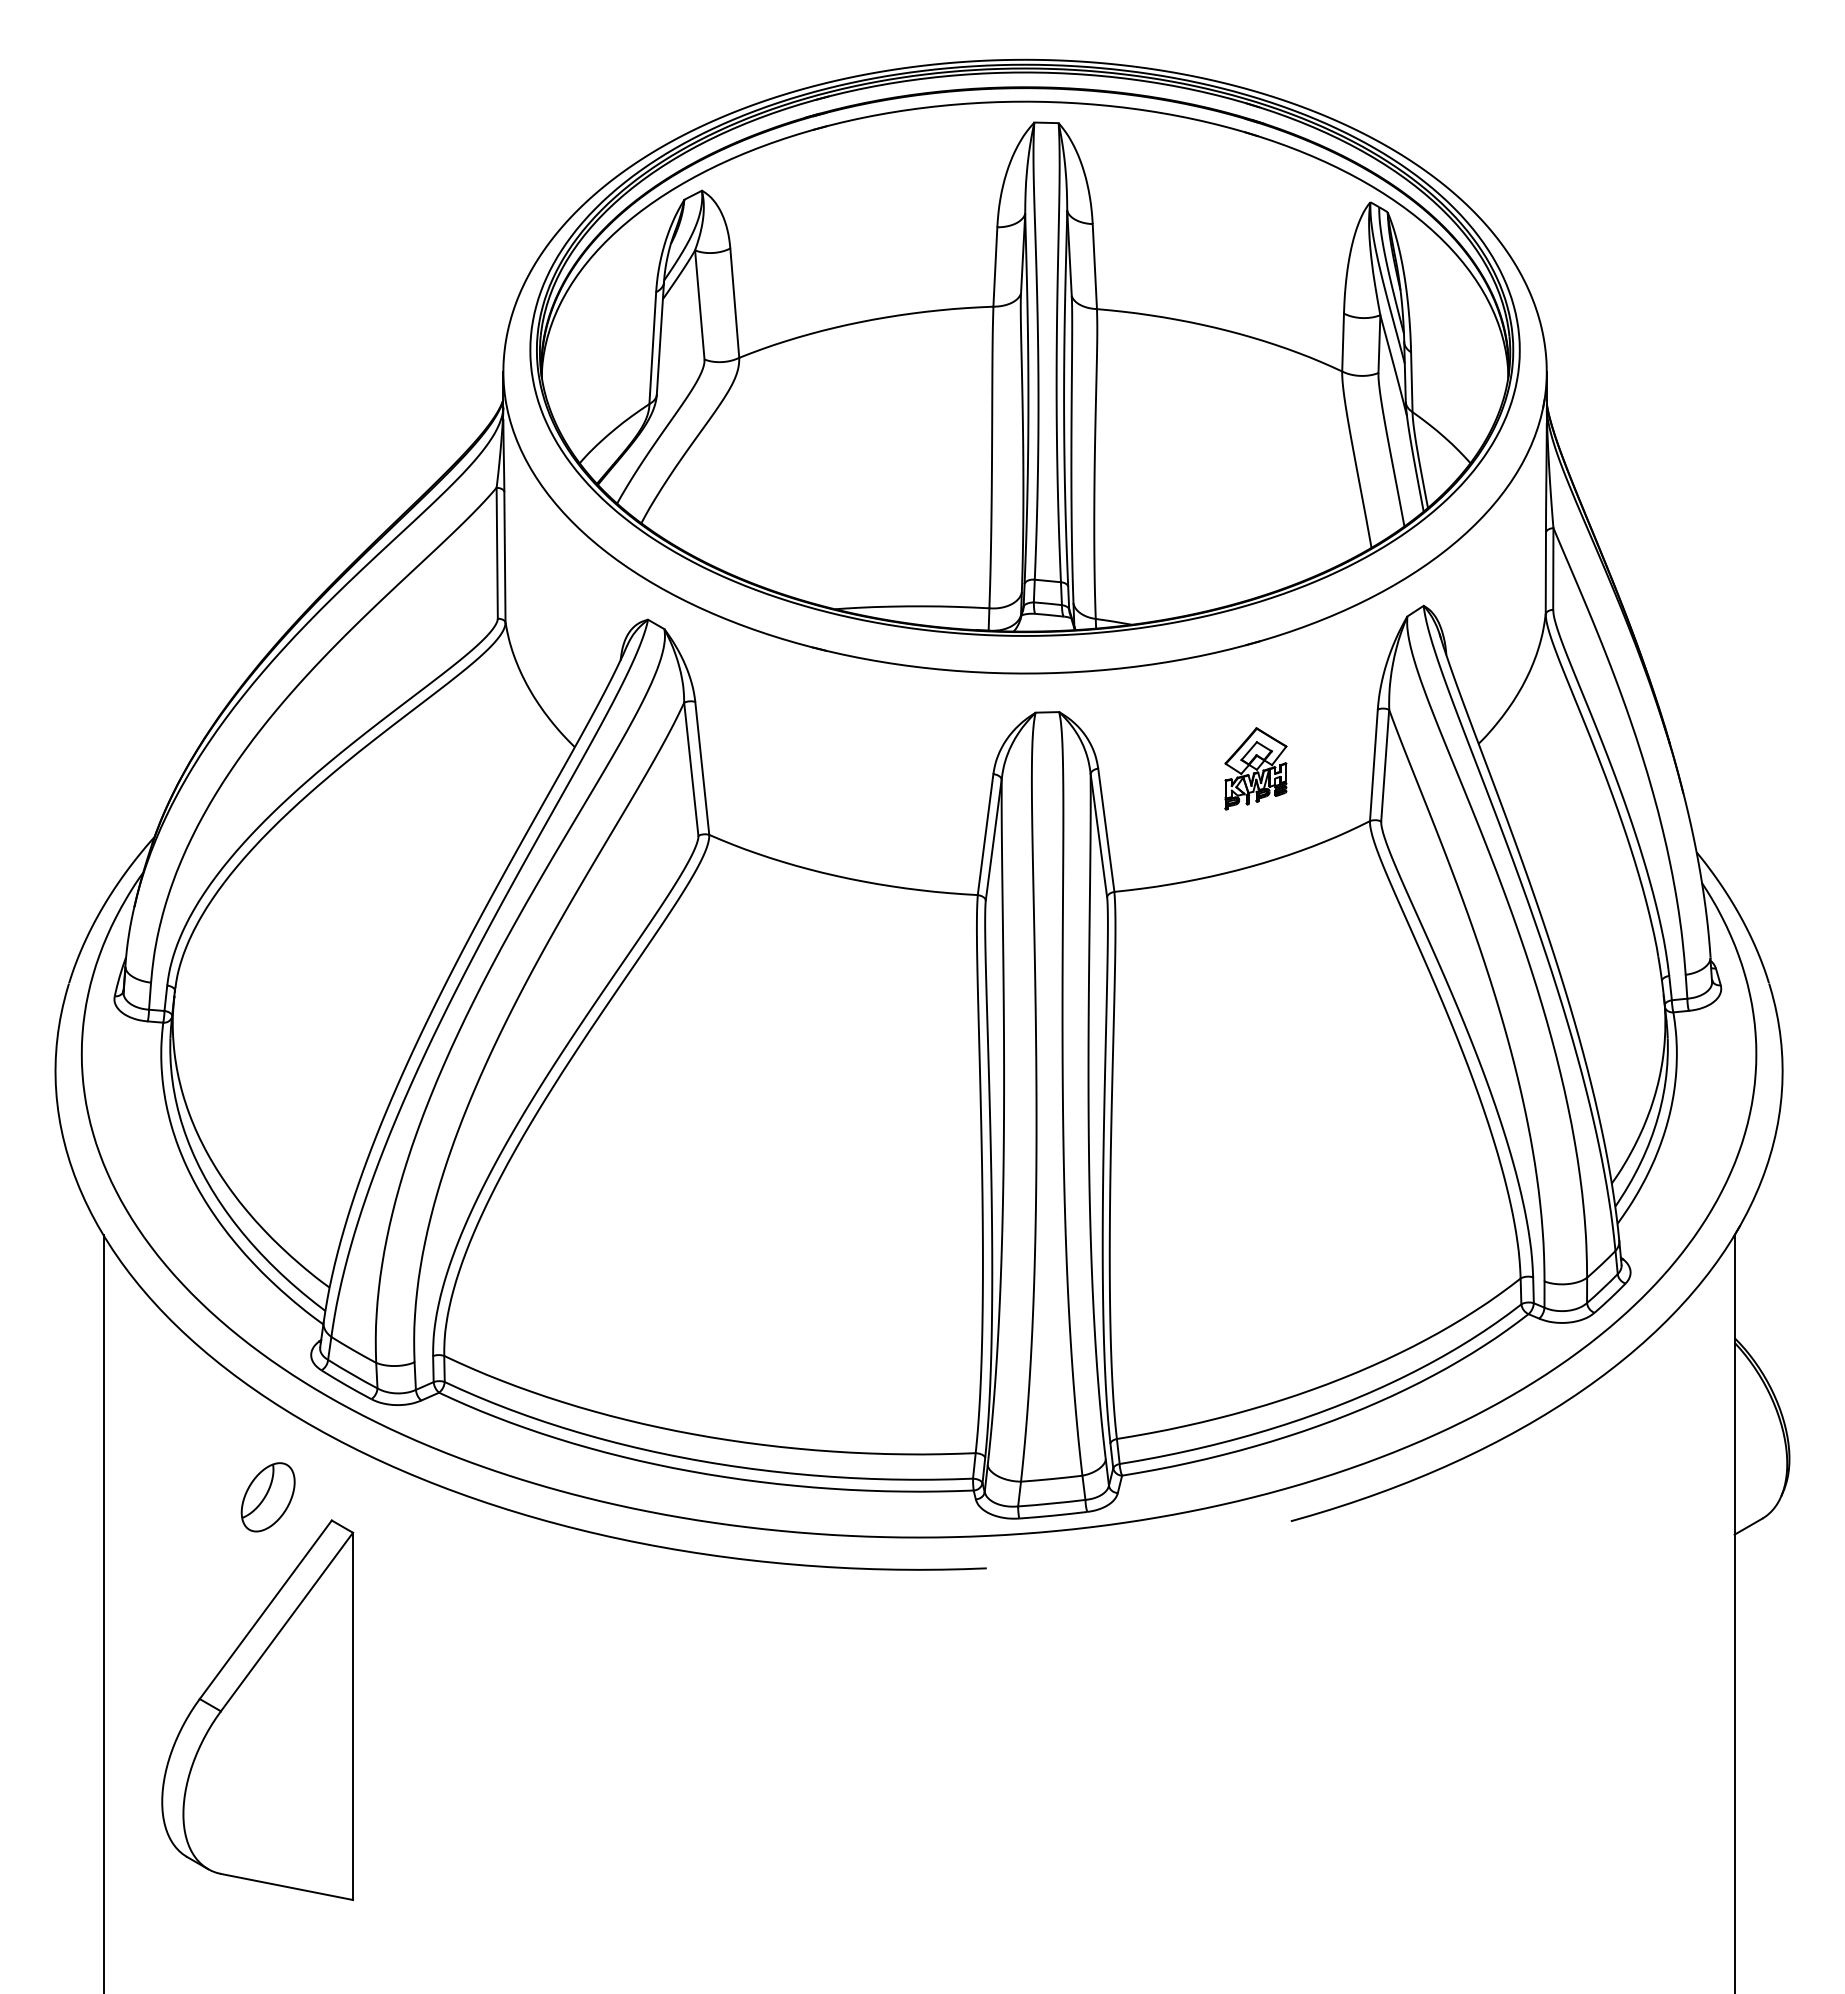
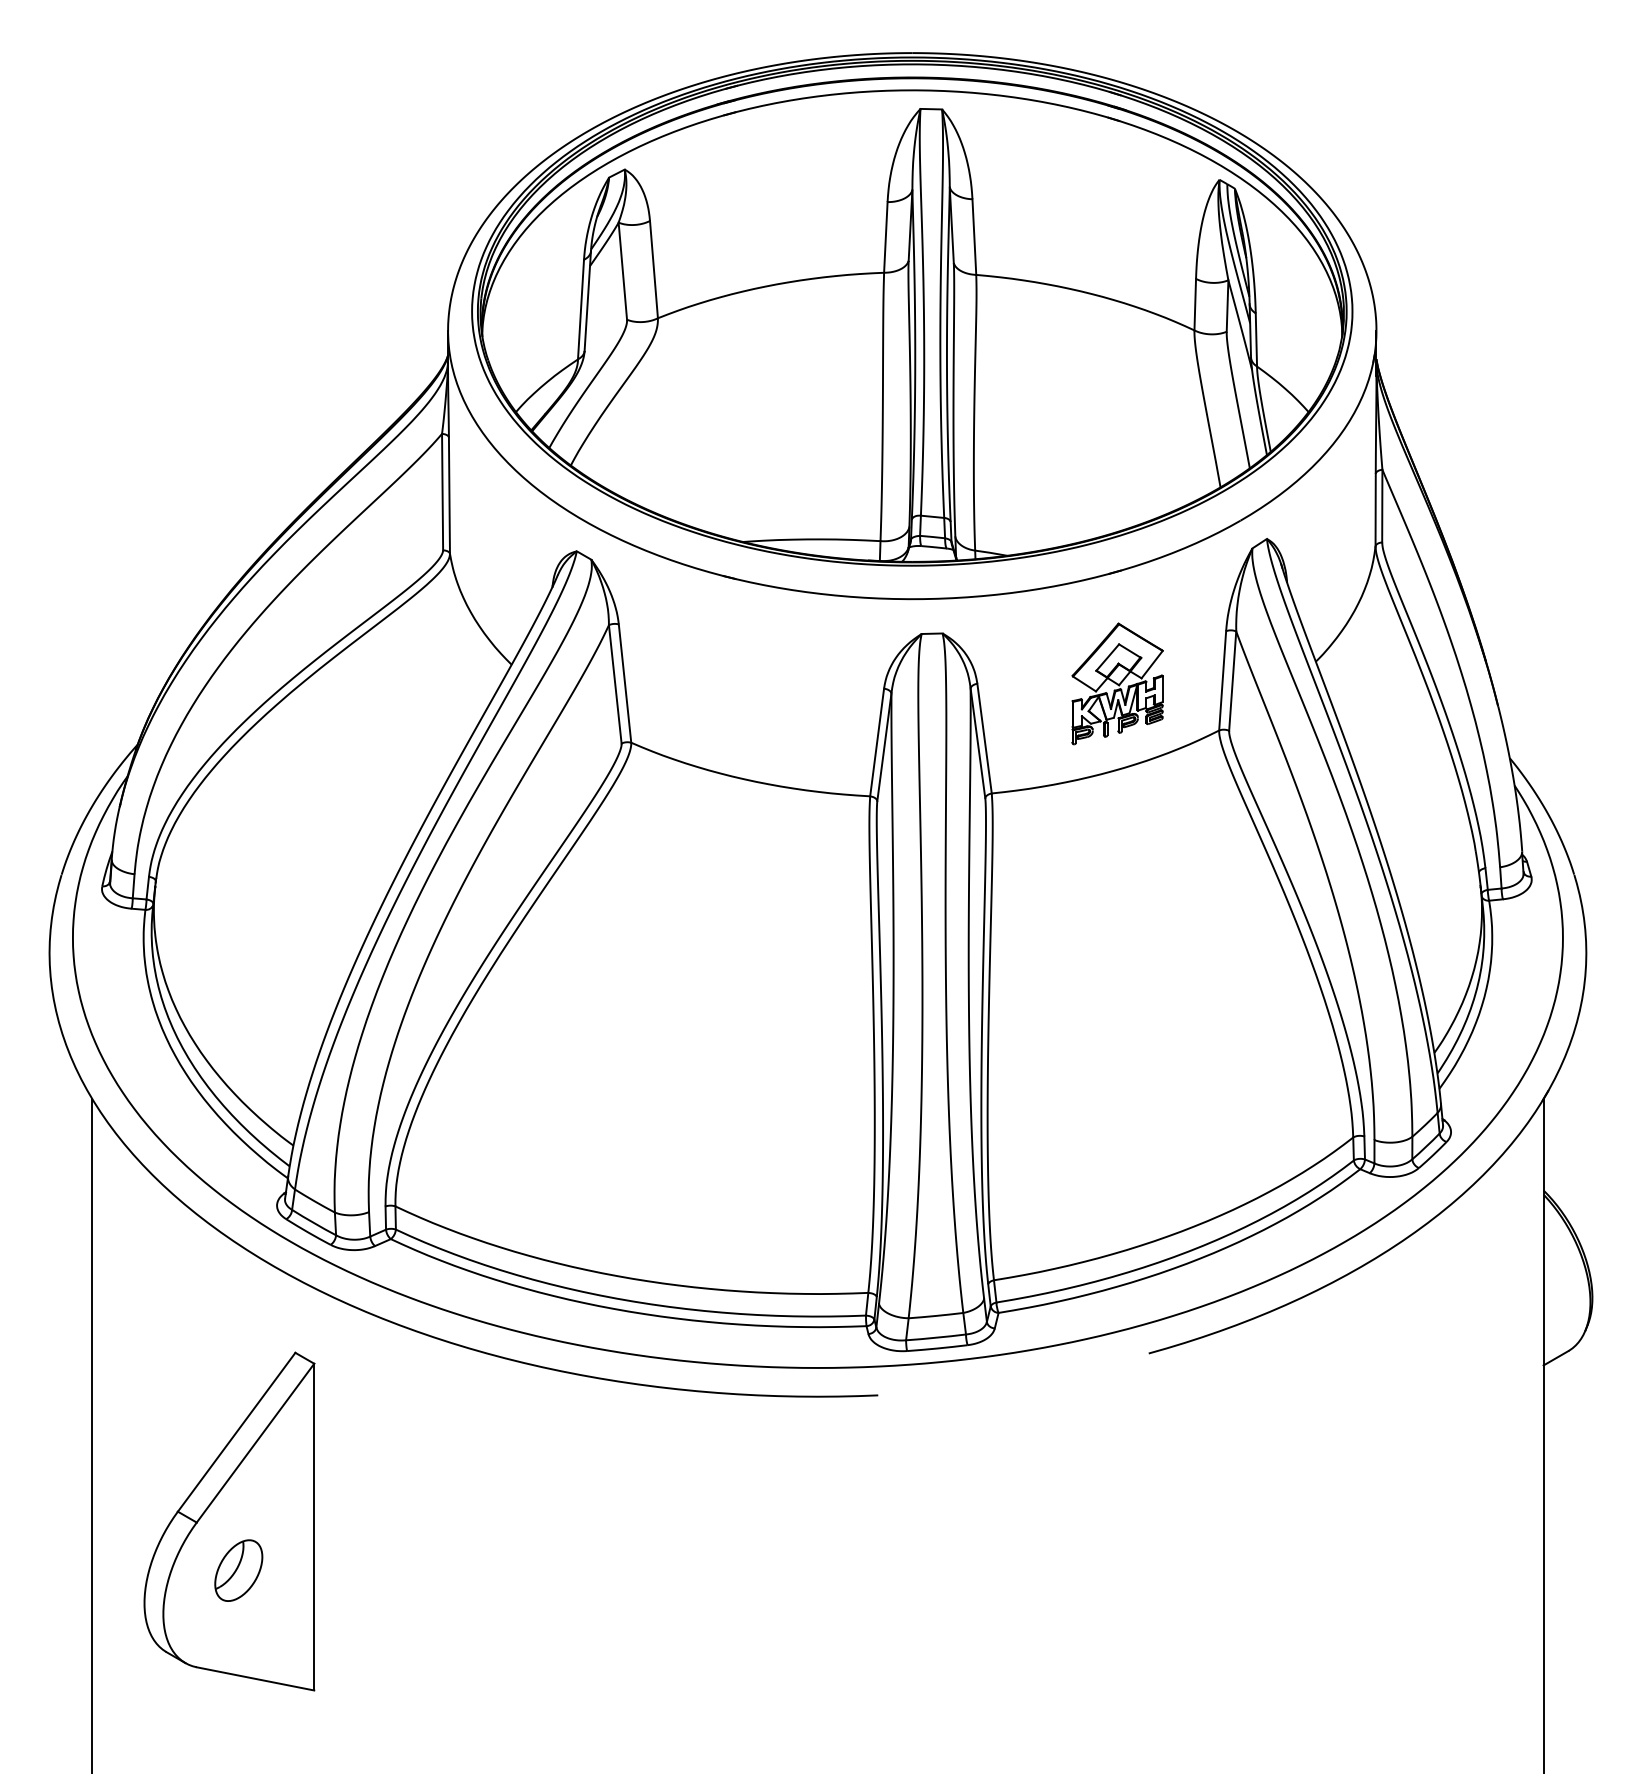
part: (1255, 768) -> (1117, 683), size x1.67
part: (267, 1497) -> (238, 1570), moved

